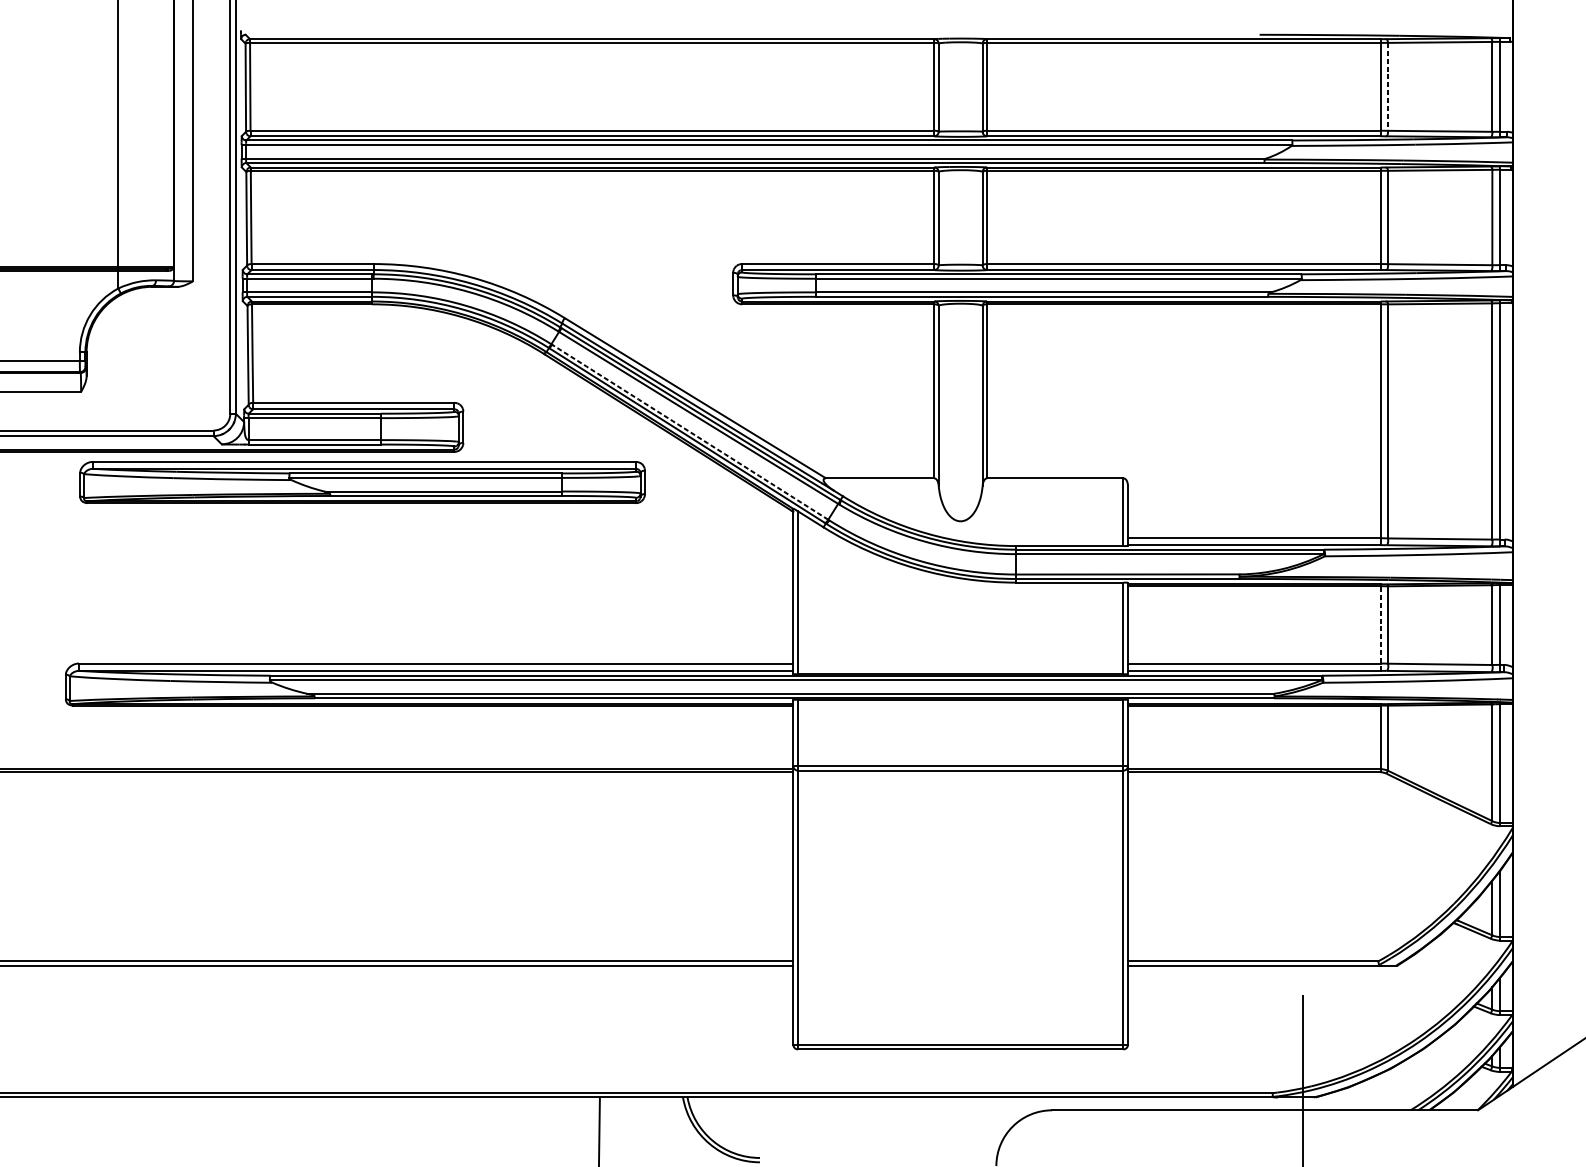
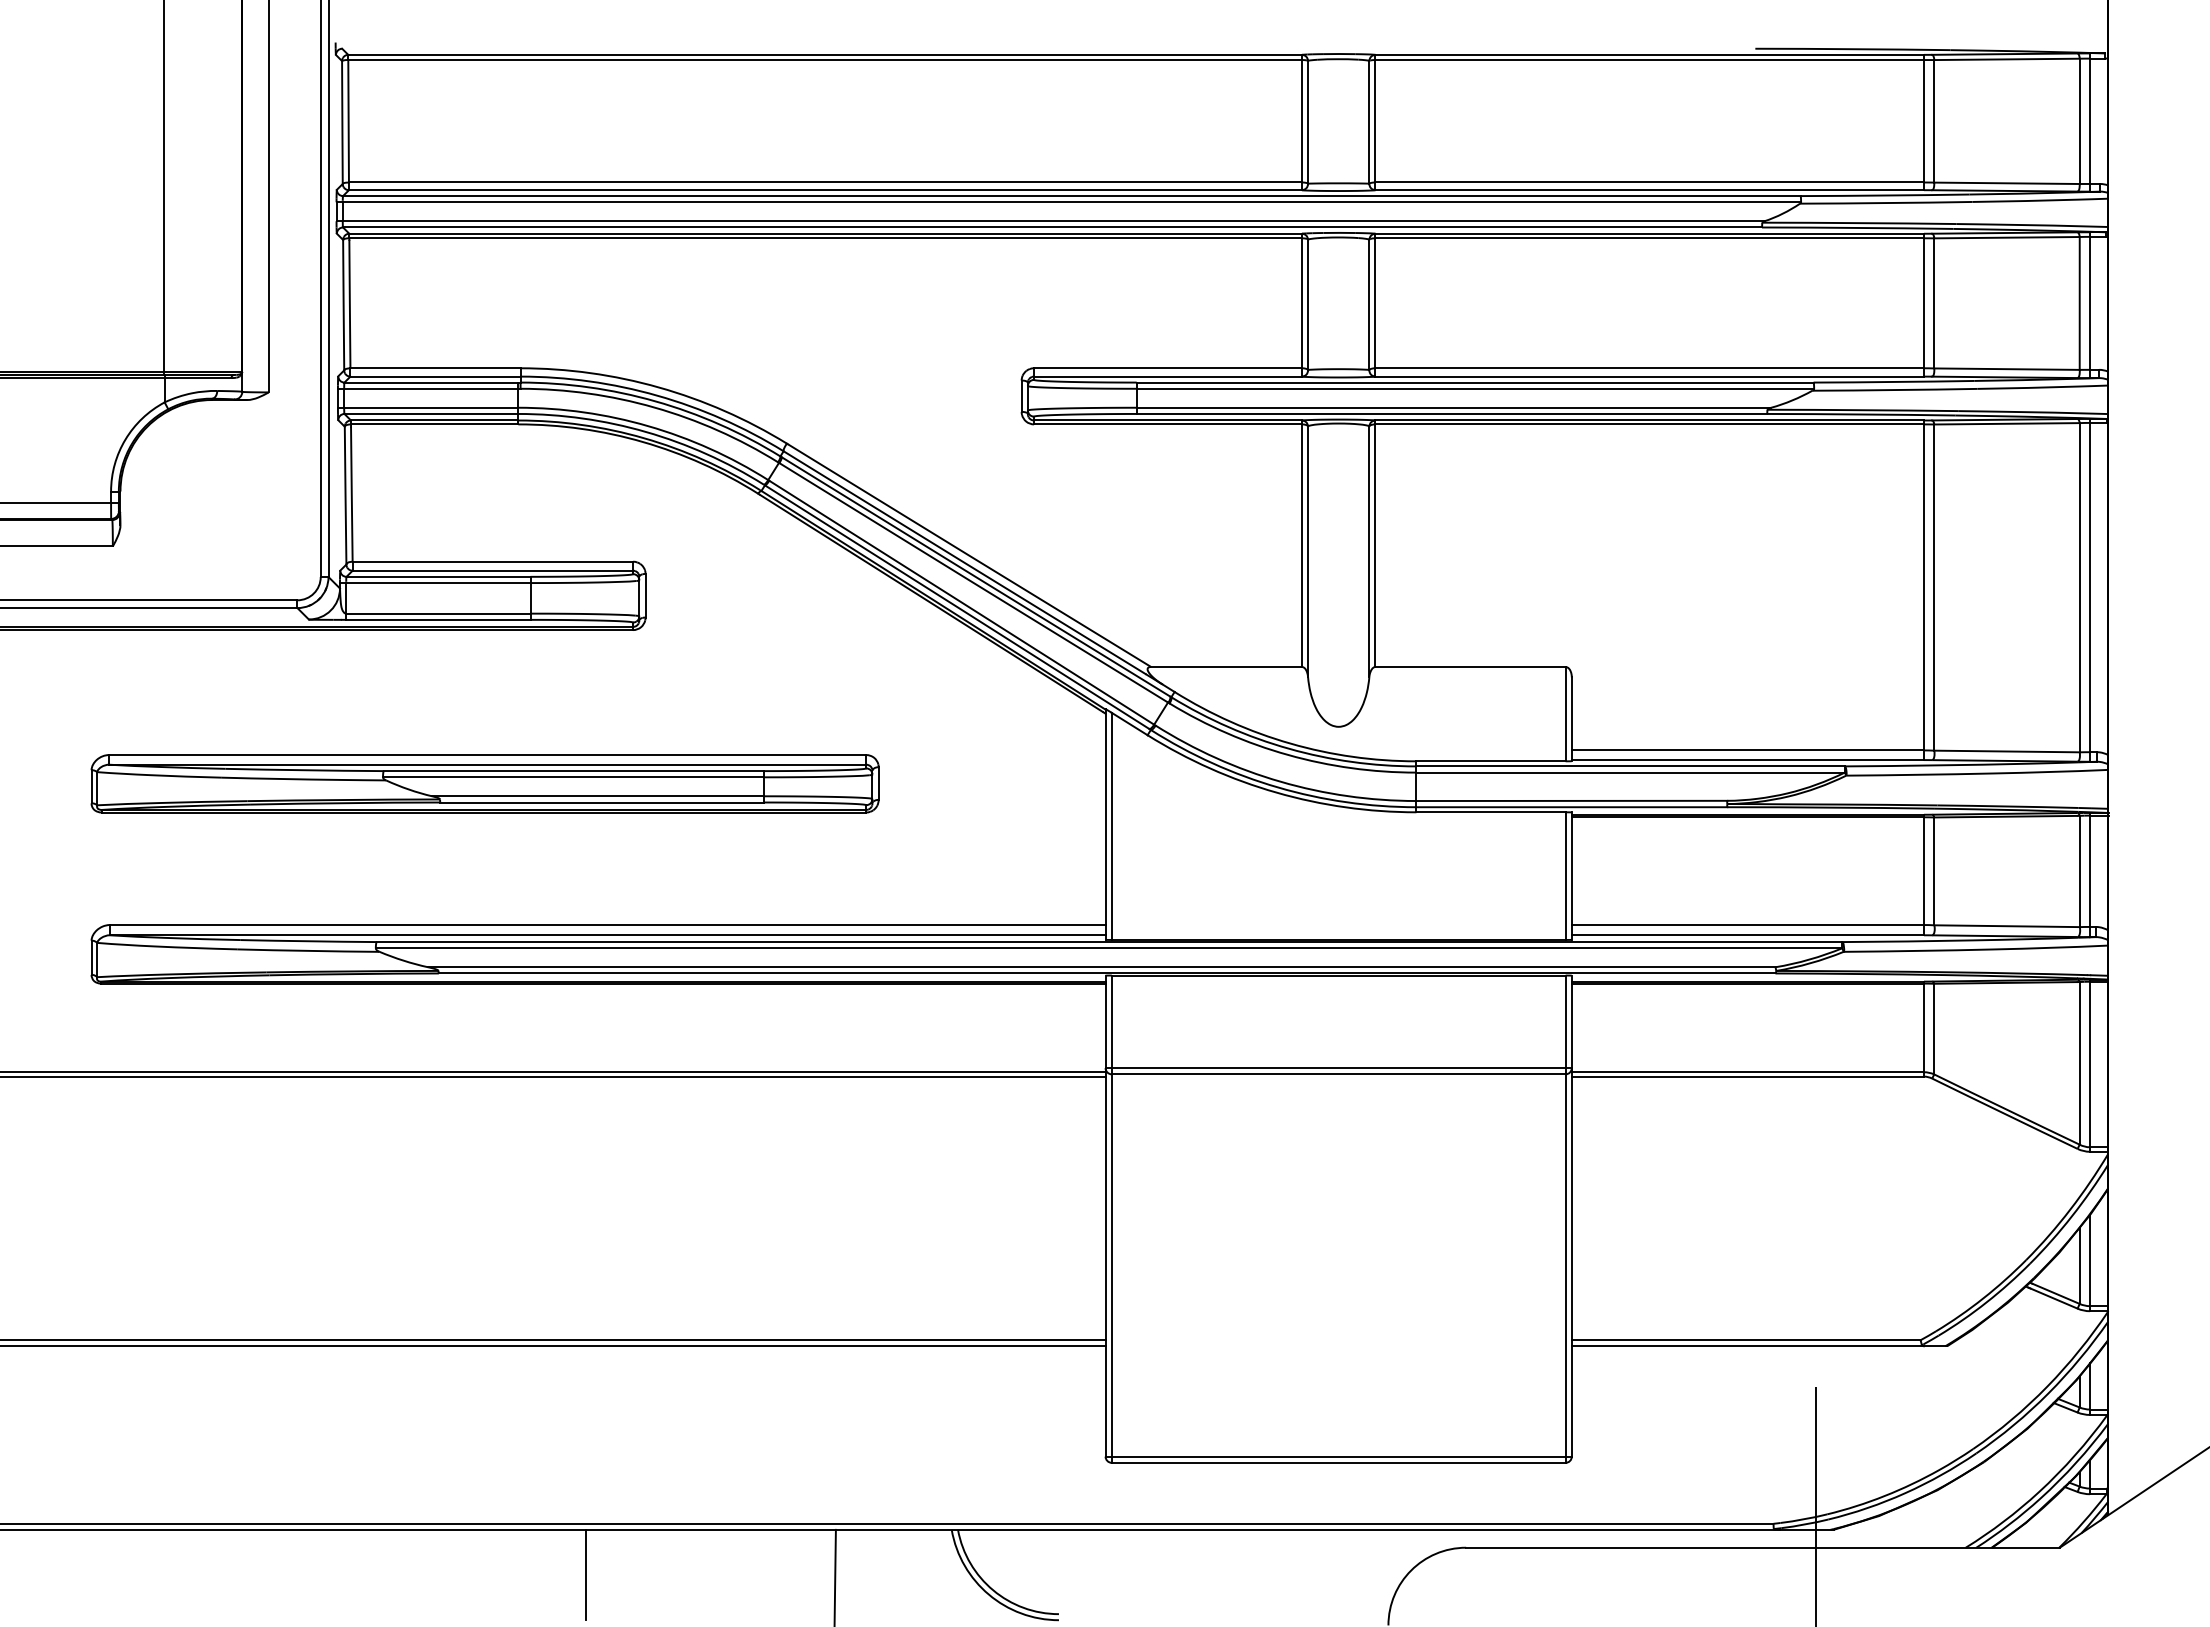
line: (1388, 86) -> (1934, 121), dashed -> solid
arc: (690, 432) -> (961, 602), dashed -> solid
part: (362, 482) -> (484, 783), moved
line: (1380, 627) -> (1923, 874), dashed -> solid
line: (420, 1129) -> (585, 1574), added

